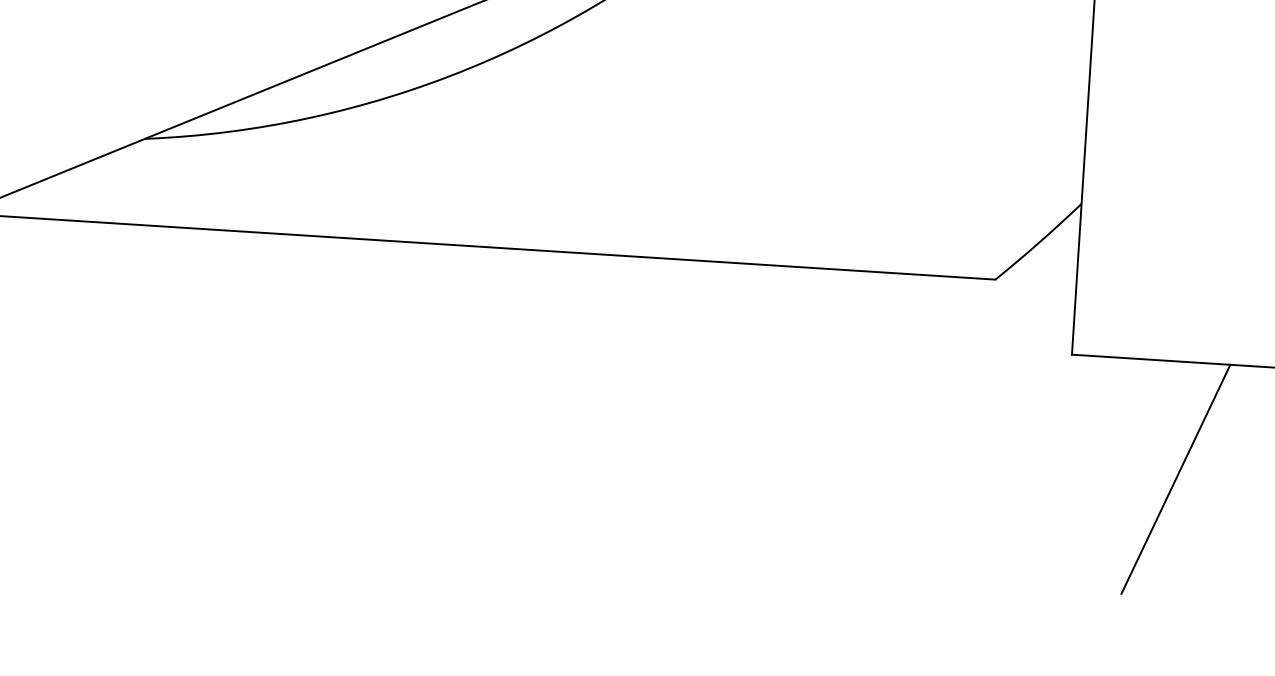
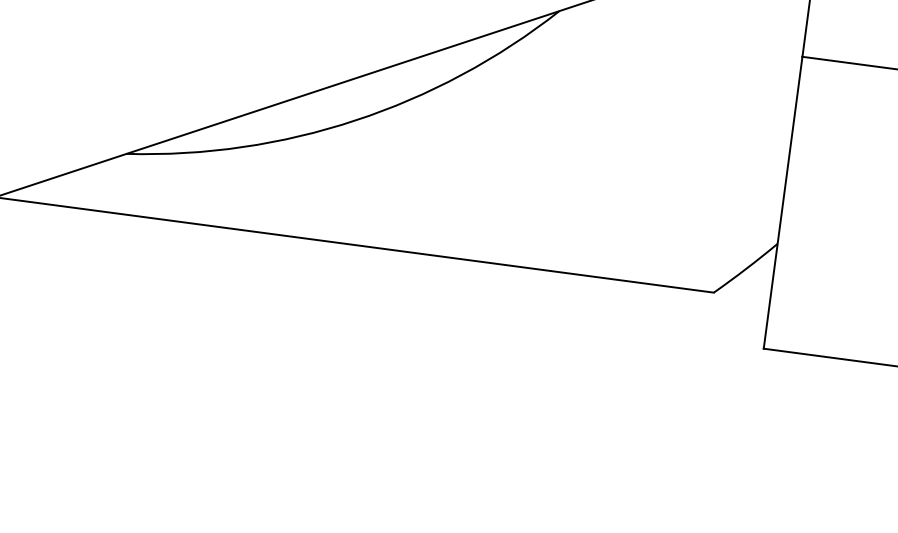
line: (1174, 479) -> (829, 440), removed

